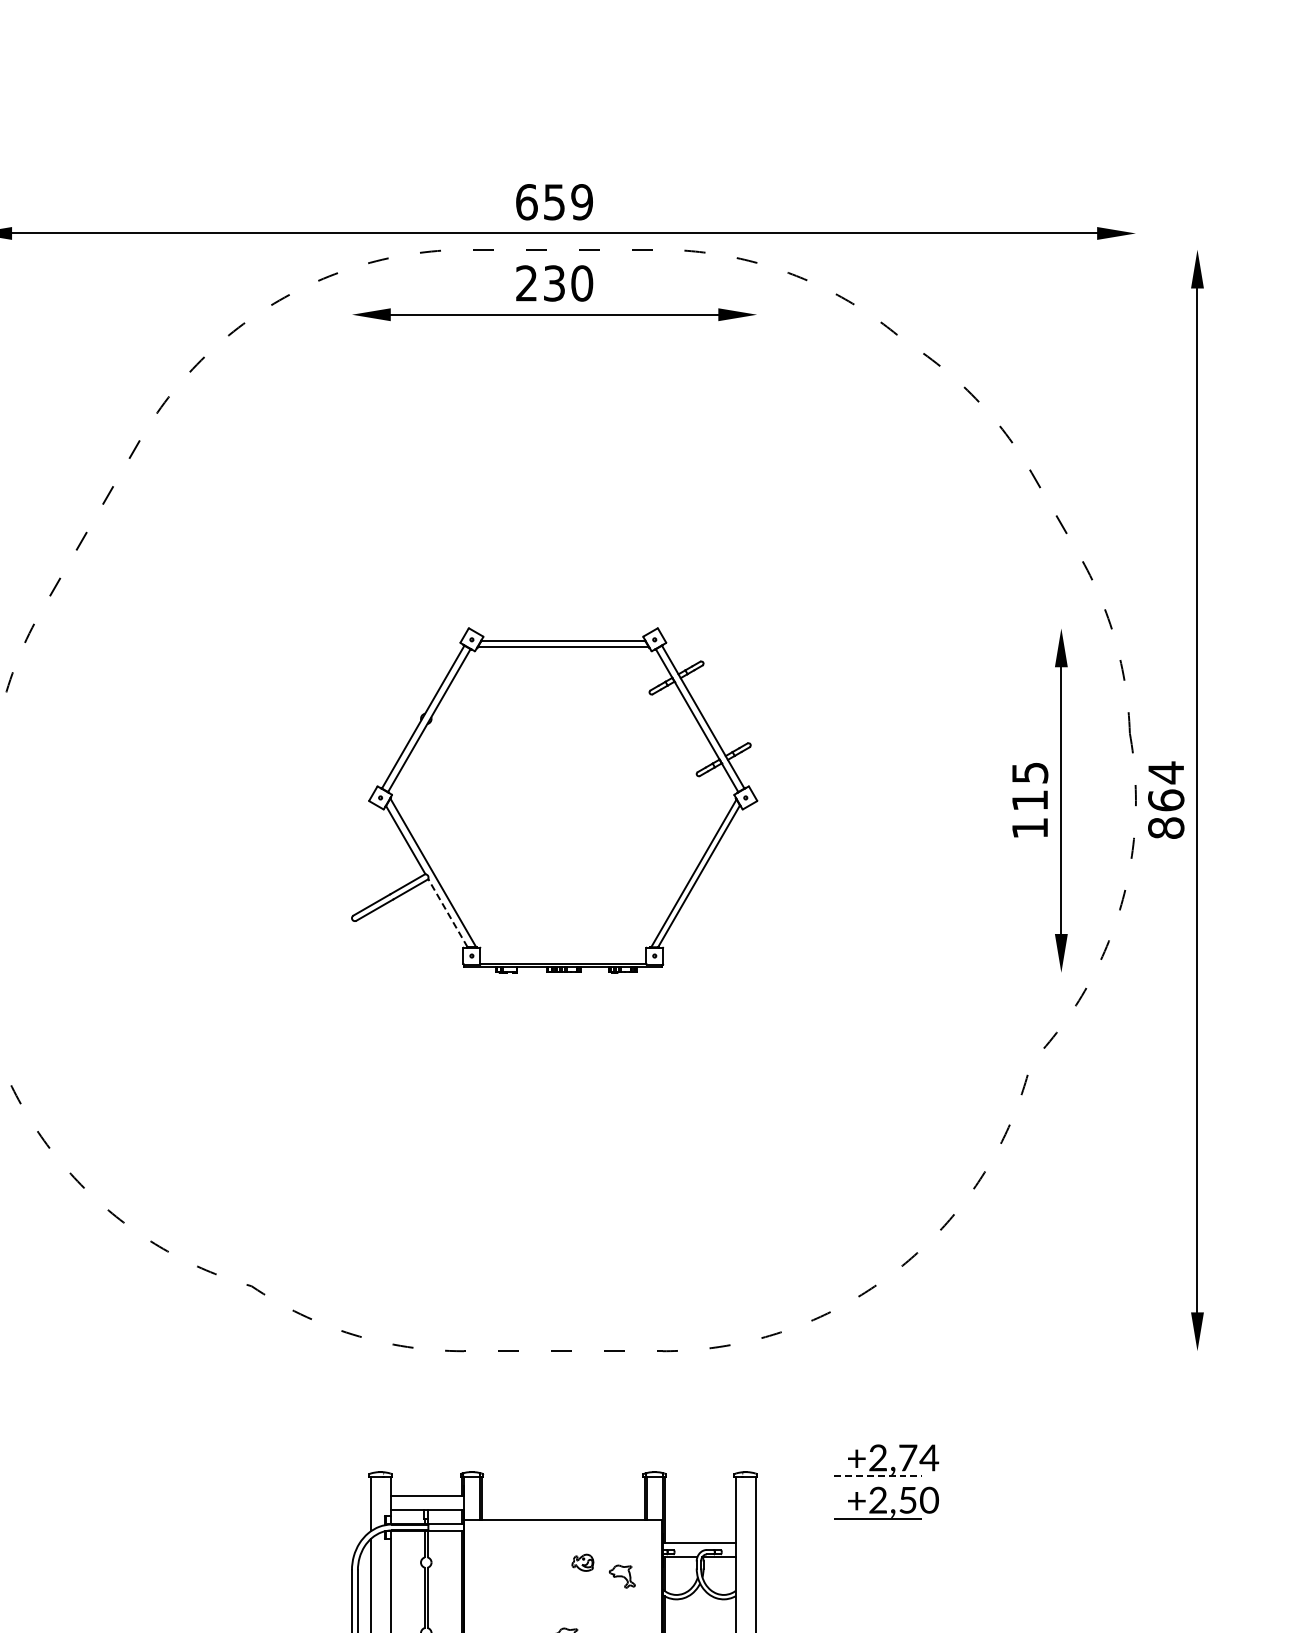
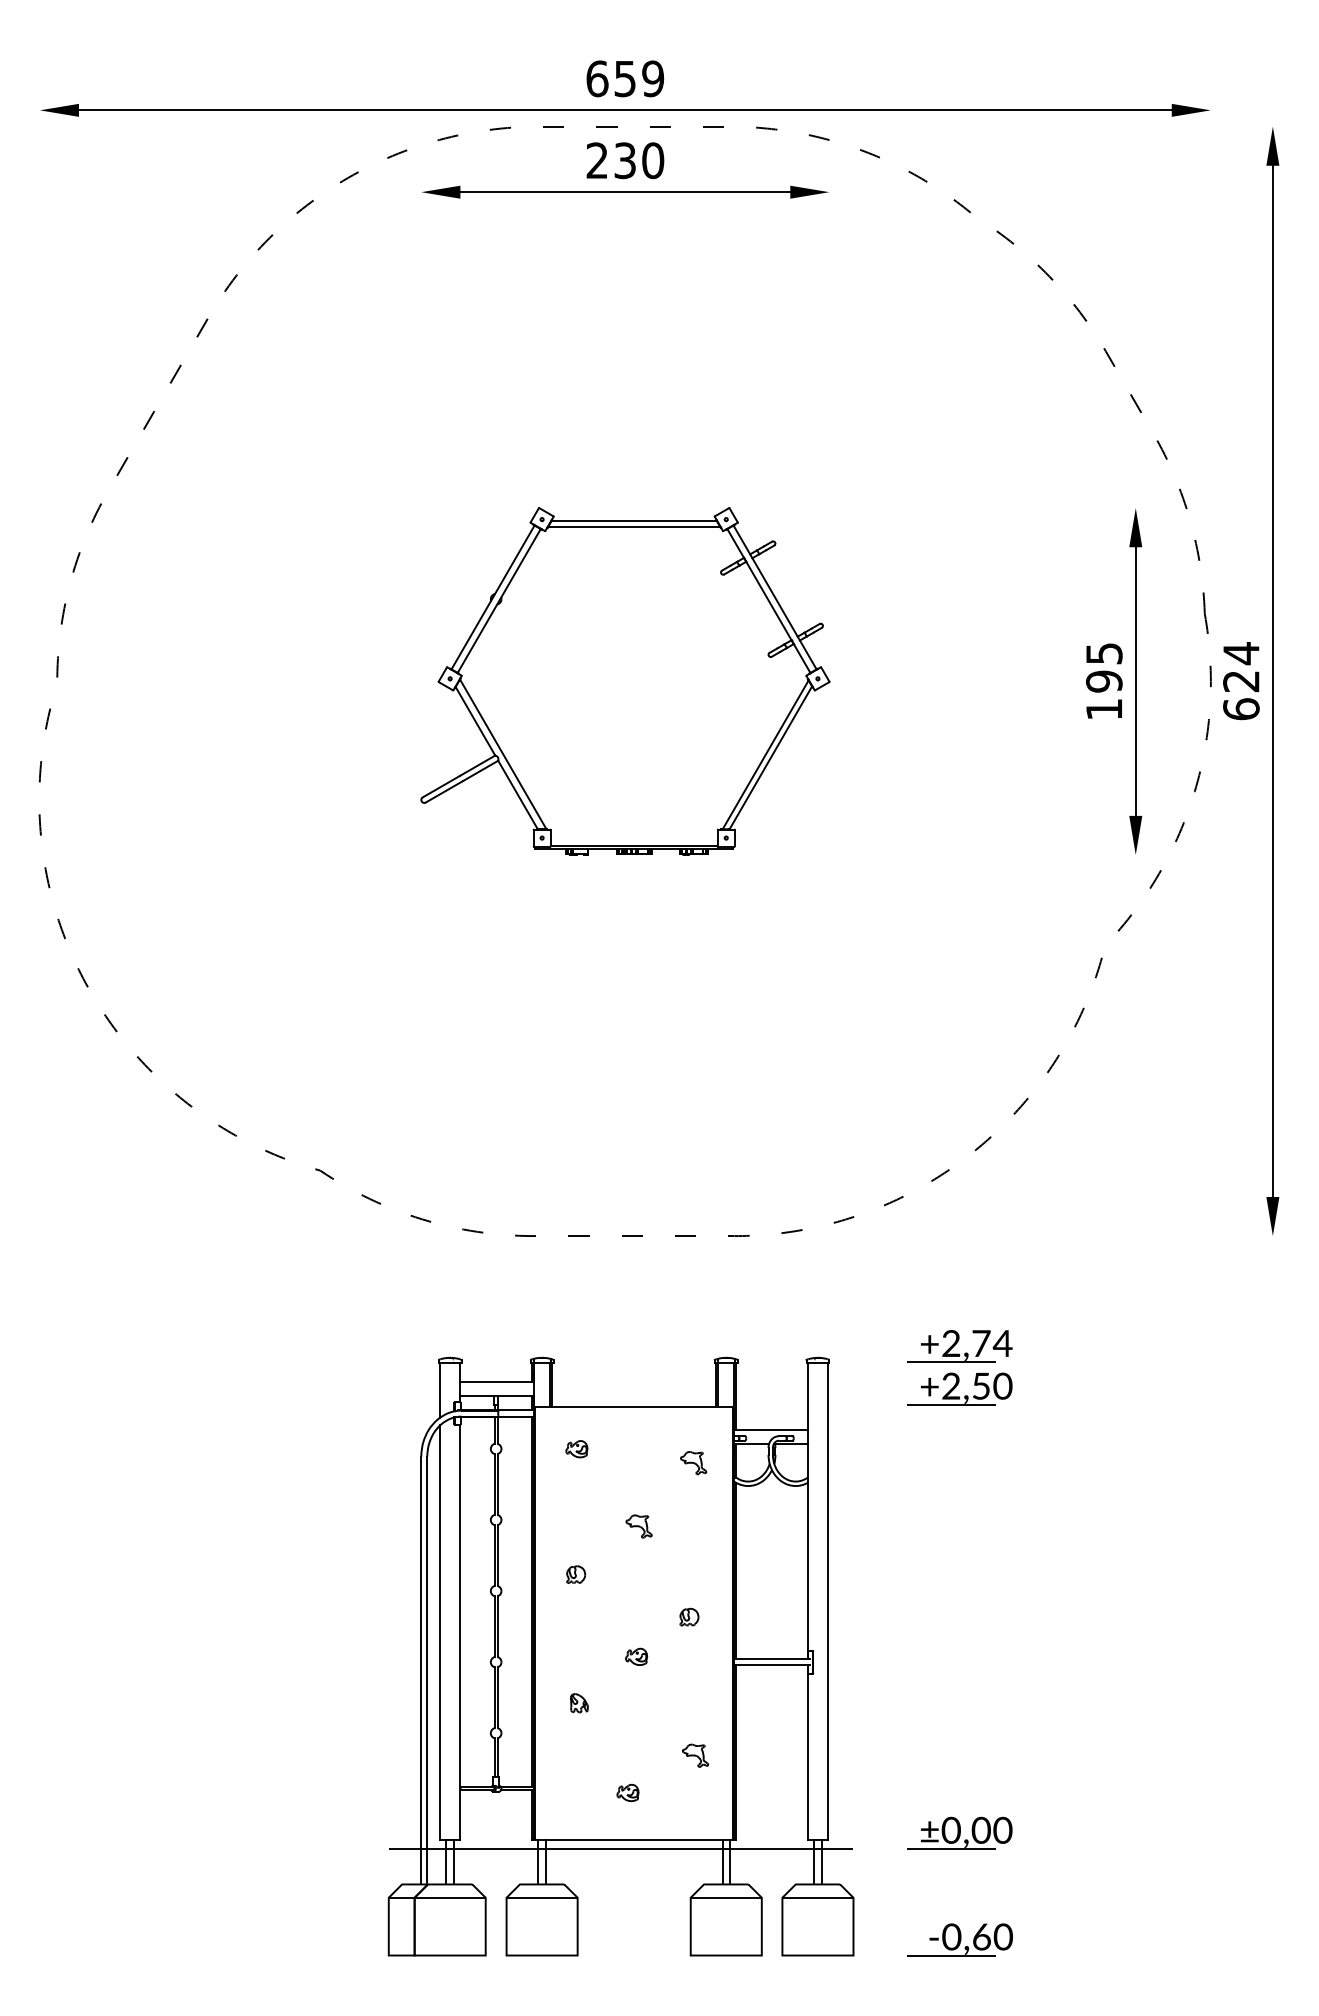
text: (1030, 800) -> (1104, 681), 115 -> 195
text: (1166, 814) -> (1241, 695), 864 -> 624
line: (448, 912) -> (518, 794), dashed -> solid
line: (878, 1476) -> (951, 1362), dashed -> solid
part: (582, 1563) -> (576, 1449), moved

